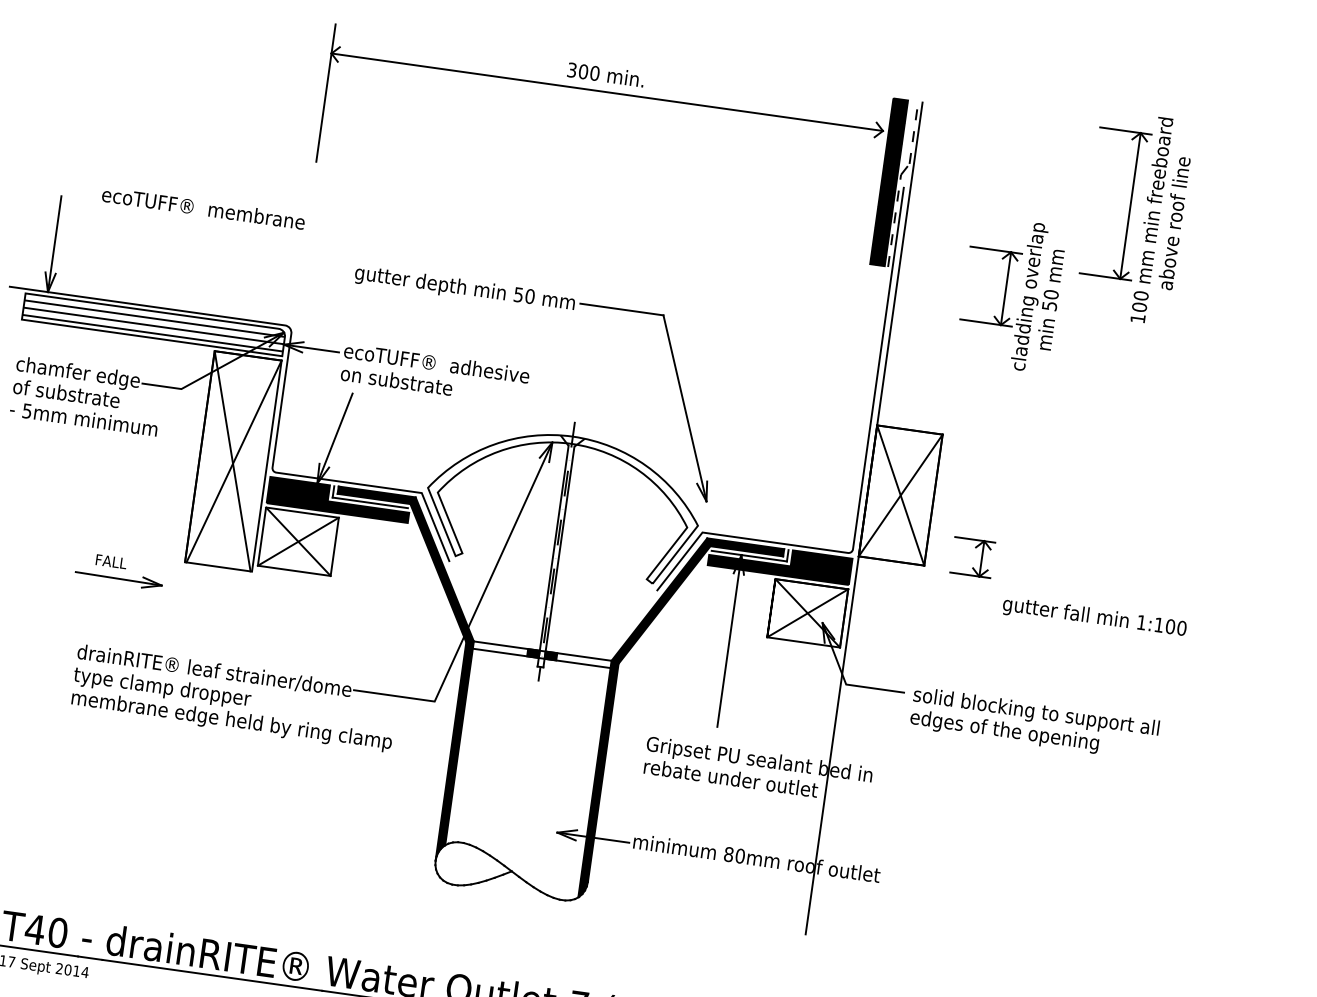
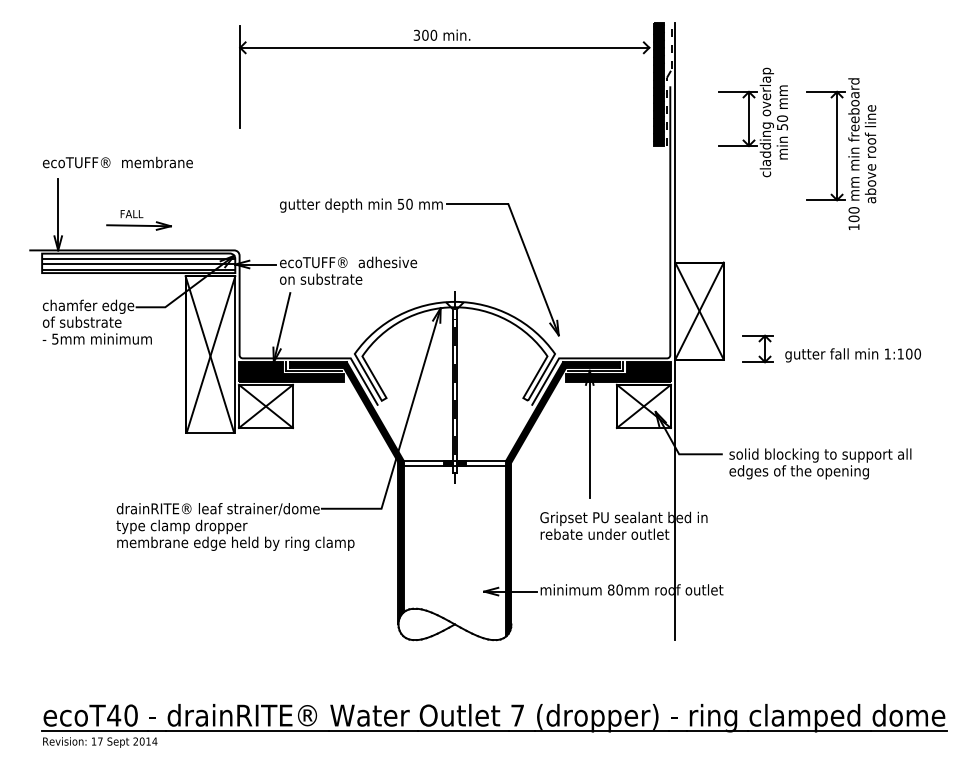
text: (203, 208) -> (117, 162), moved
part: (1135, 216) -> (841, 153), moved
part: (1010, 294) -> (752, 122), moved
part: (118, 571) -> (138, 220), moved
text: (1093, 617) -> (852, 355), moved

